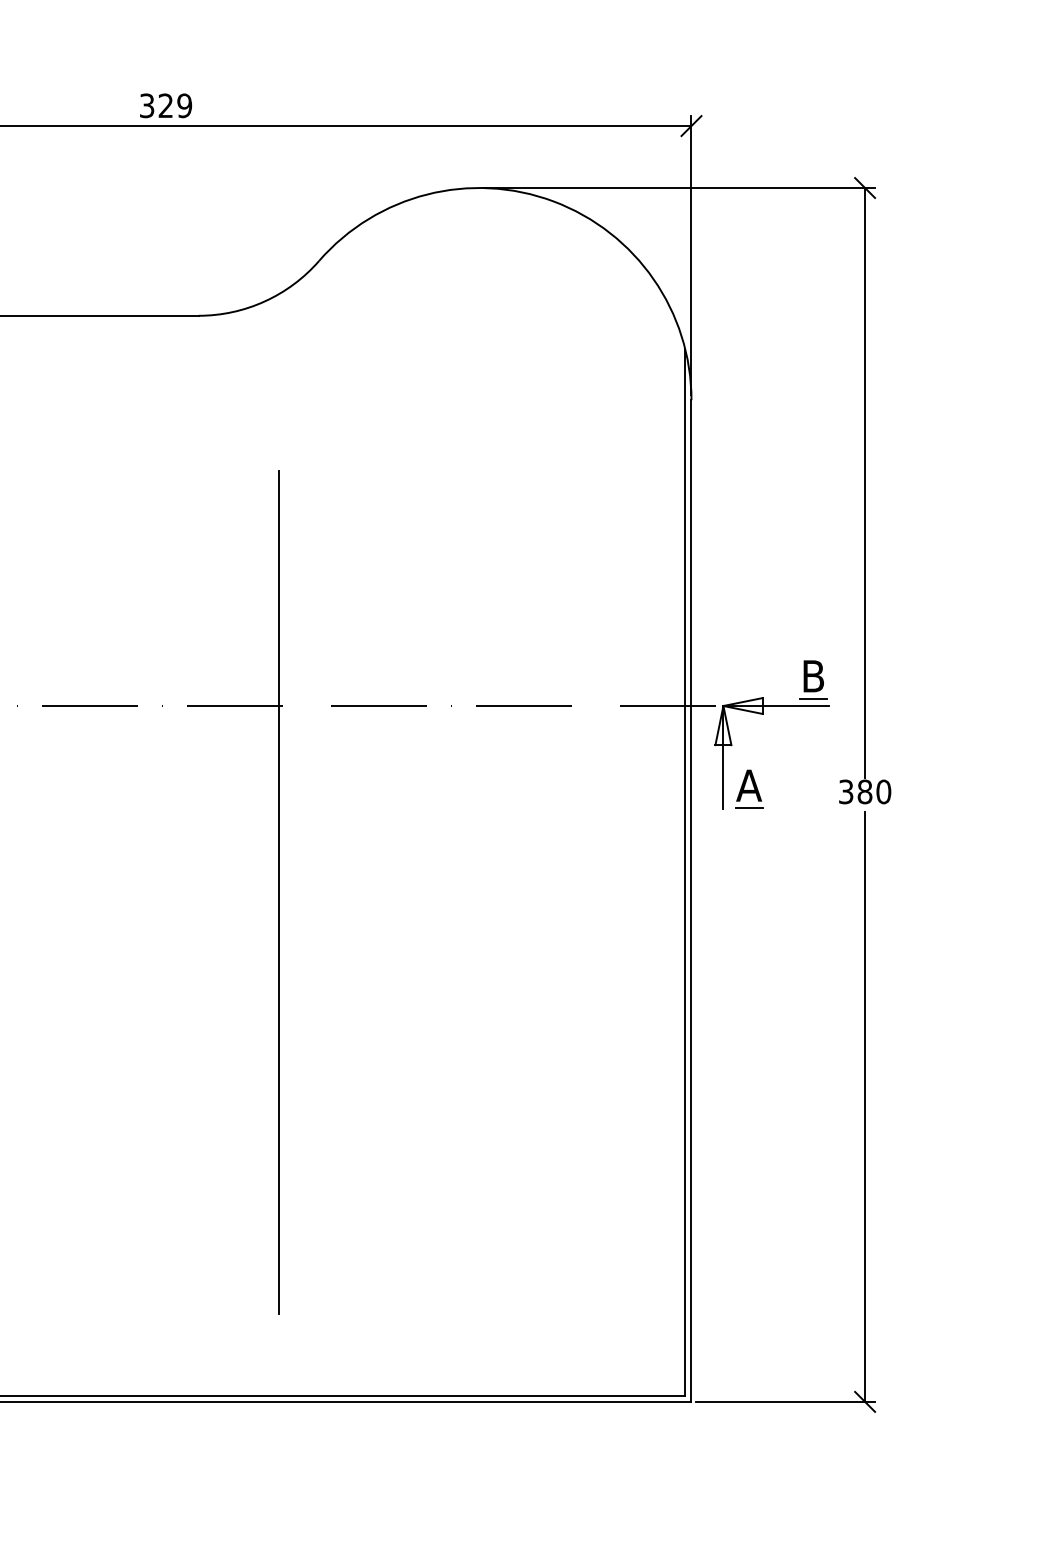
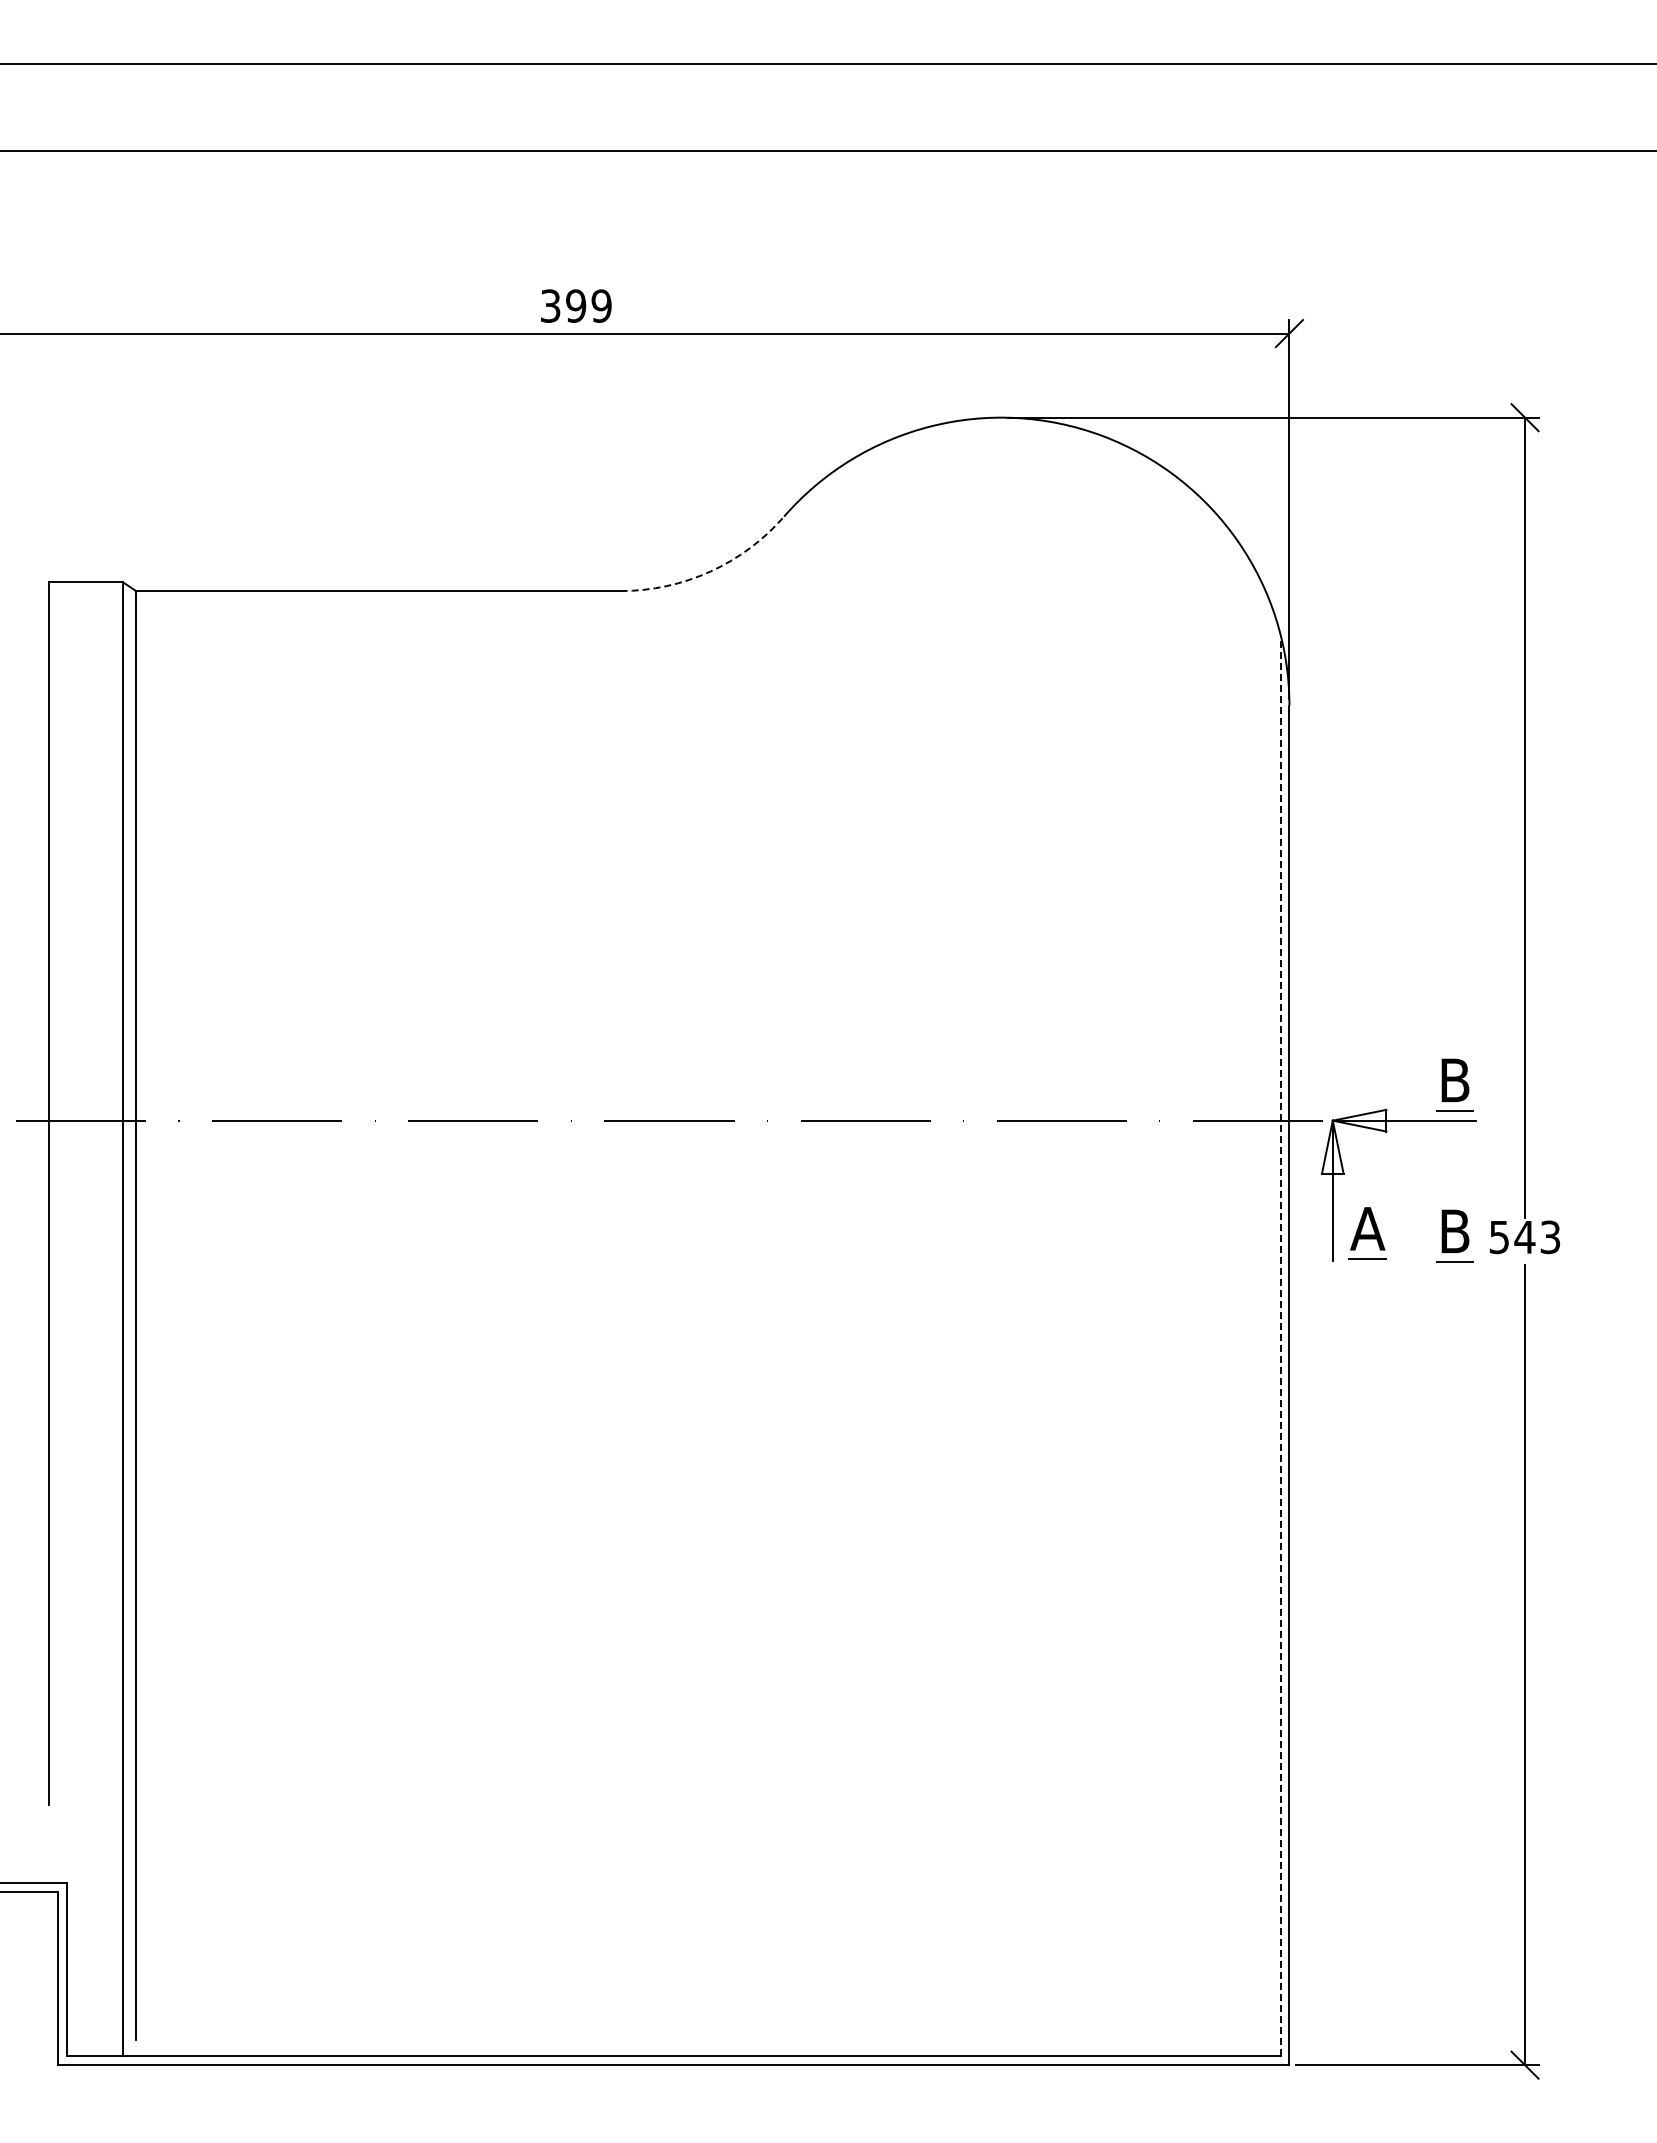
text: (166, 105) -> (576, 305), 329 -> 399
arc: (264, 301) -> (710, 571), solid -> dashed
part: (813, 790) -> (1454, 1235), added
text: (865, 792) -> (1525, 1237), 380 -> 543
line: (684, 871) -> (1280, 1345), solid -> dashed
line: (278, 892) -> (729, 1373), removed

